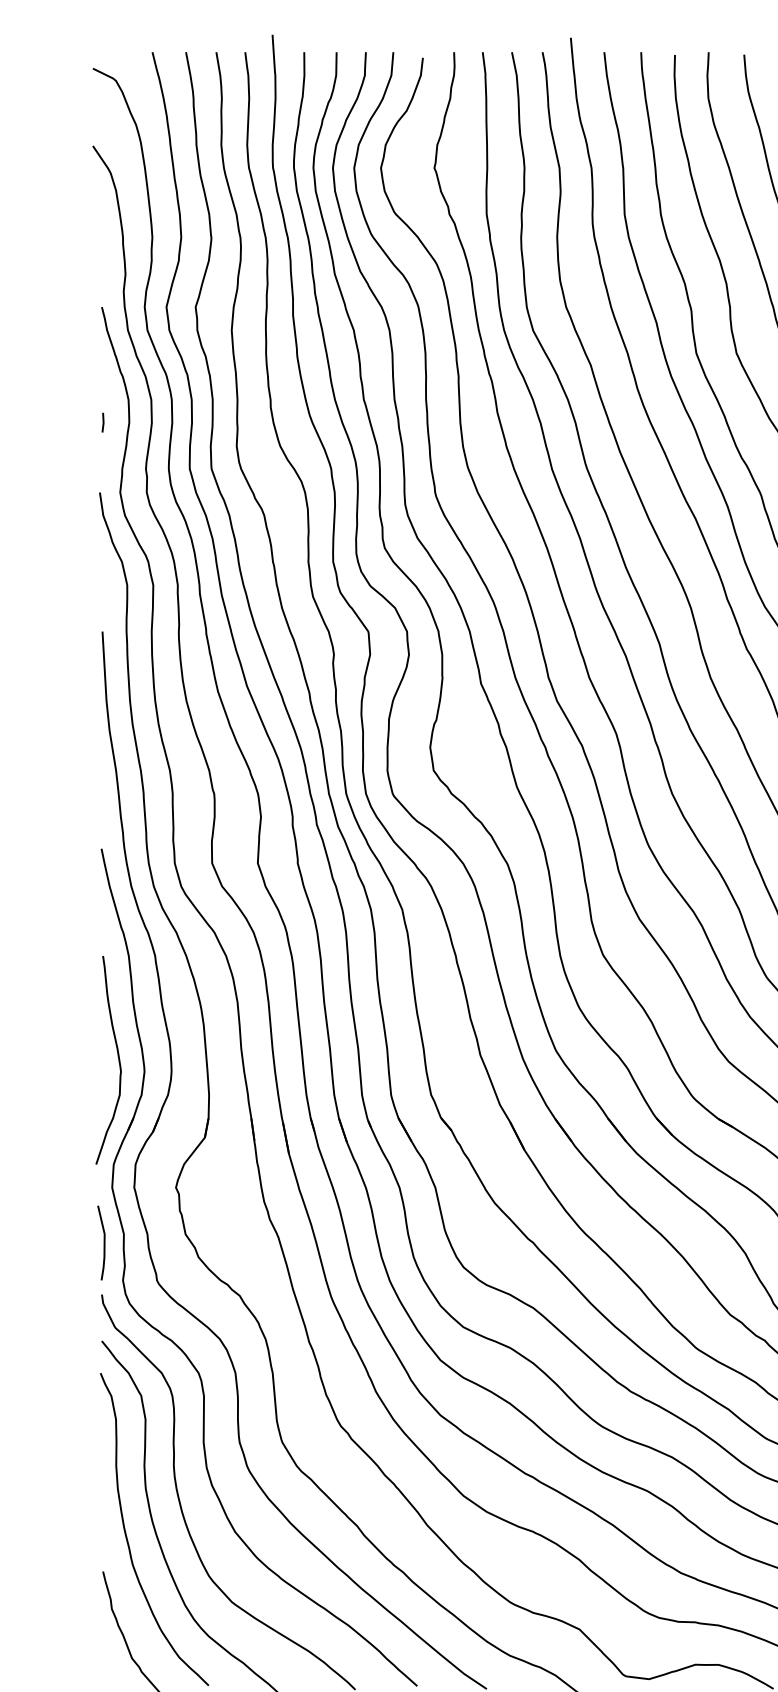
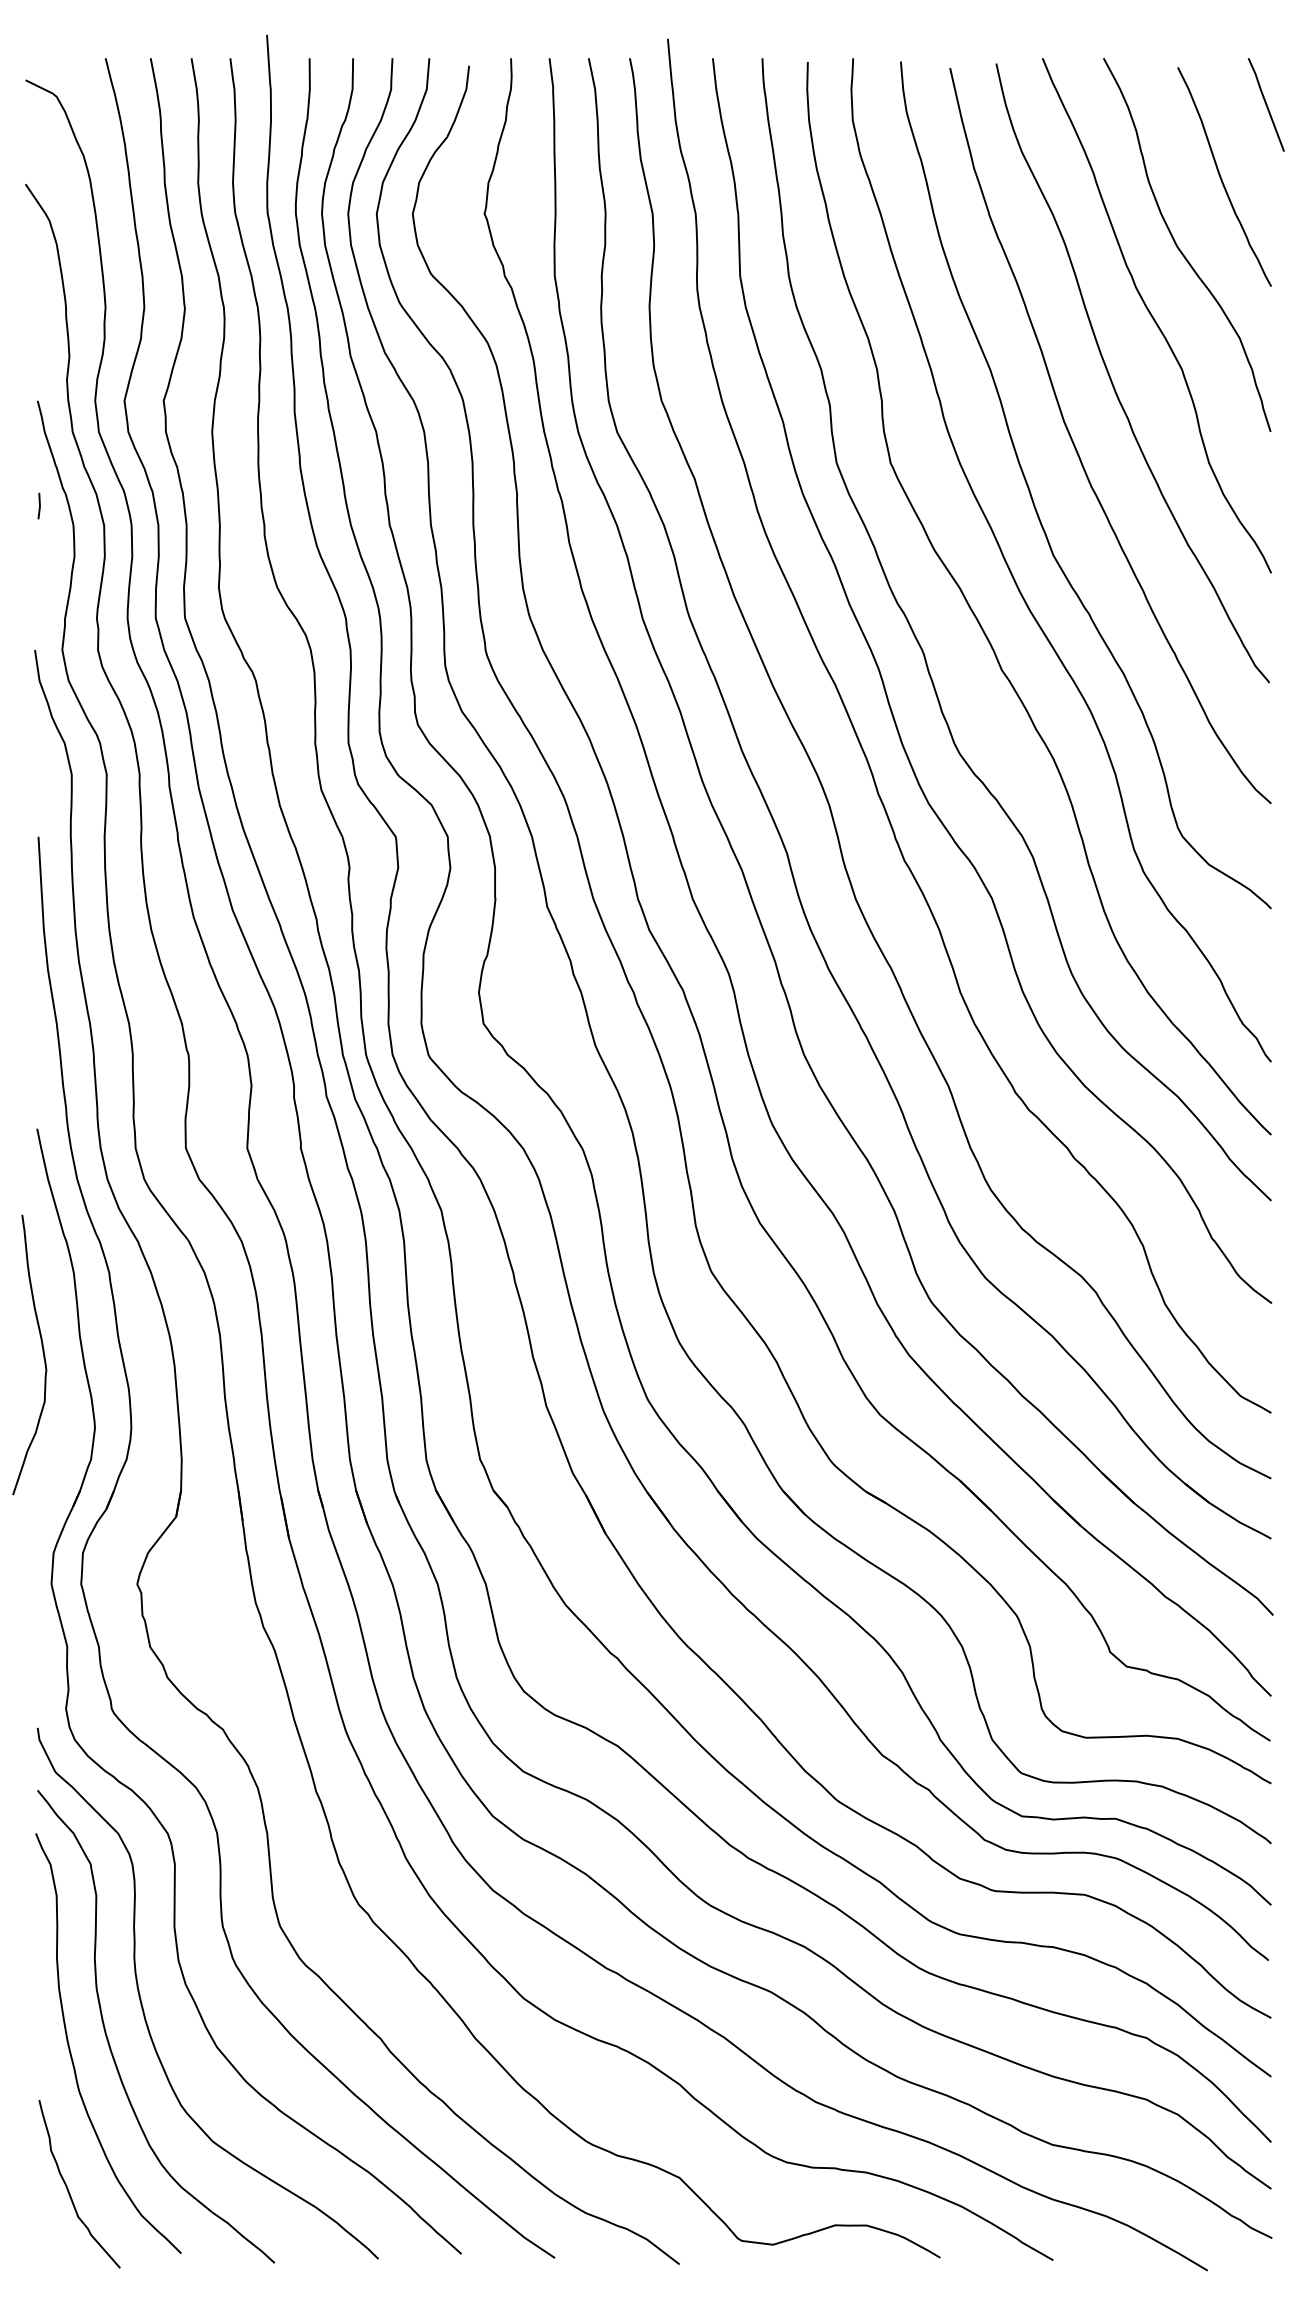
line: (103, 422) -> (39, 505), moved
curve: (118, 1058) -> (42, 1352), moved
line: (104, 1242) -> (40, 1658), removed

